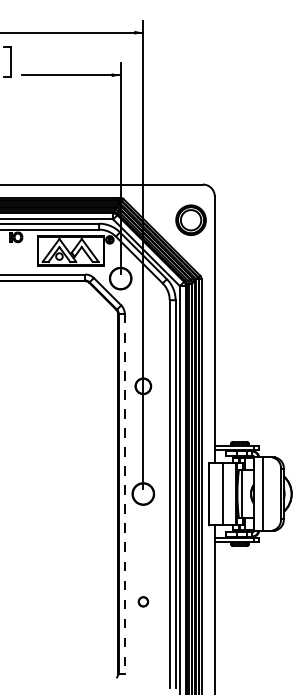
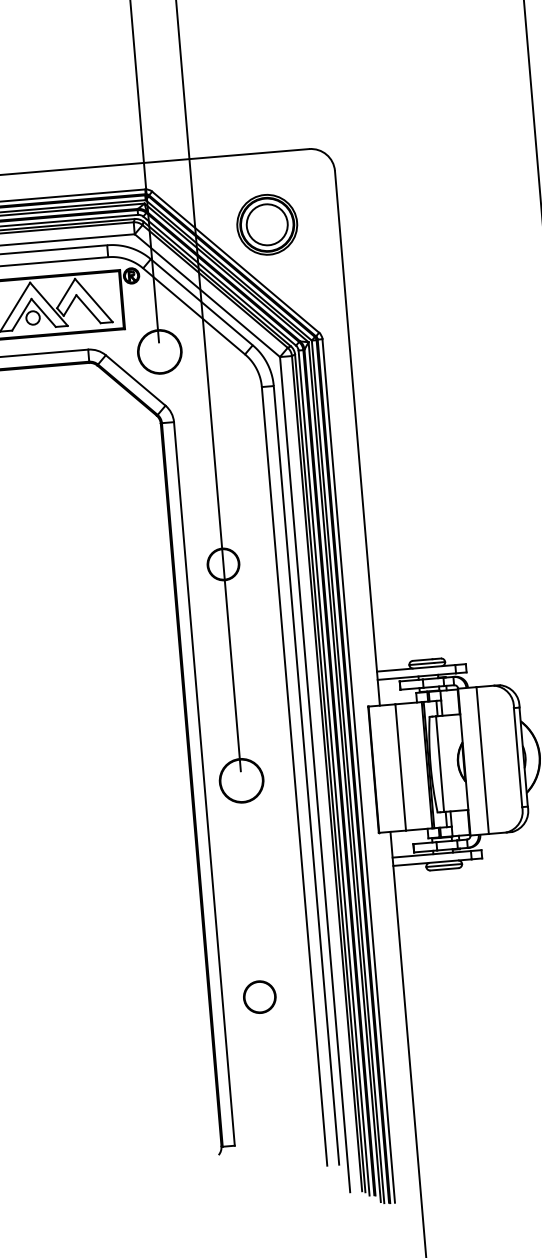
part: (190, 219) -> (265, 223), moved
line: (124, 494) -> (203, 784), dashed -> solid
part: (143, 601) -> (260, 996), size x1.67

